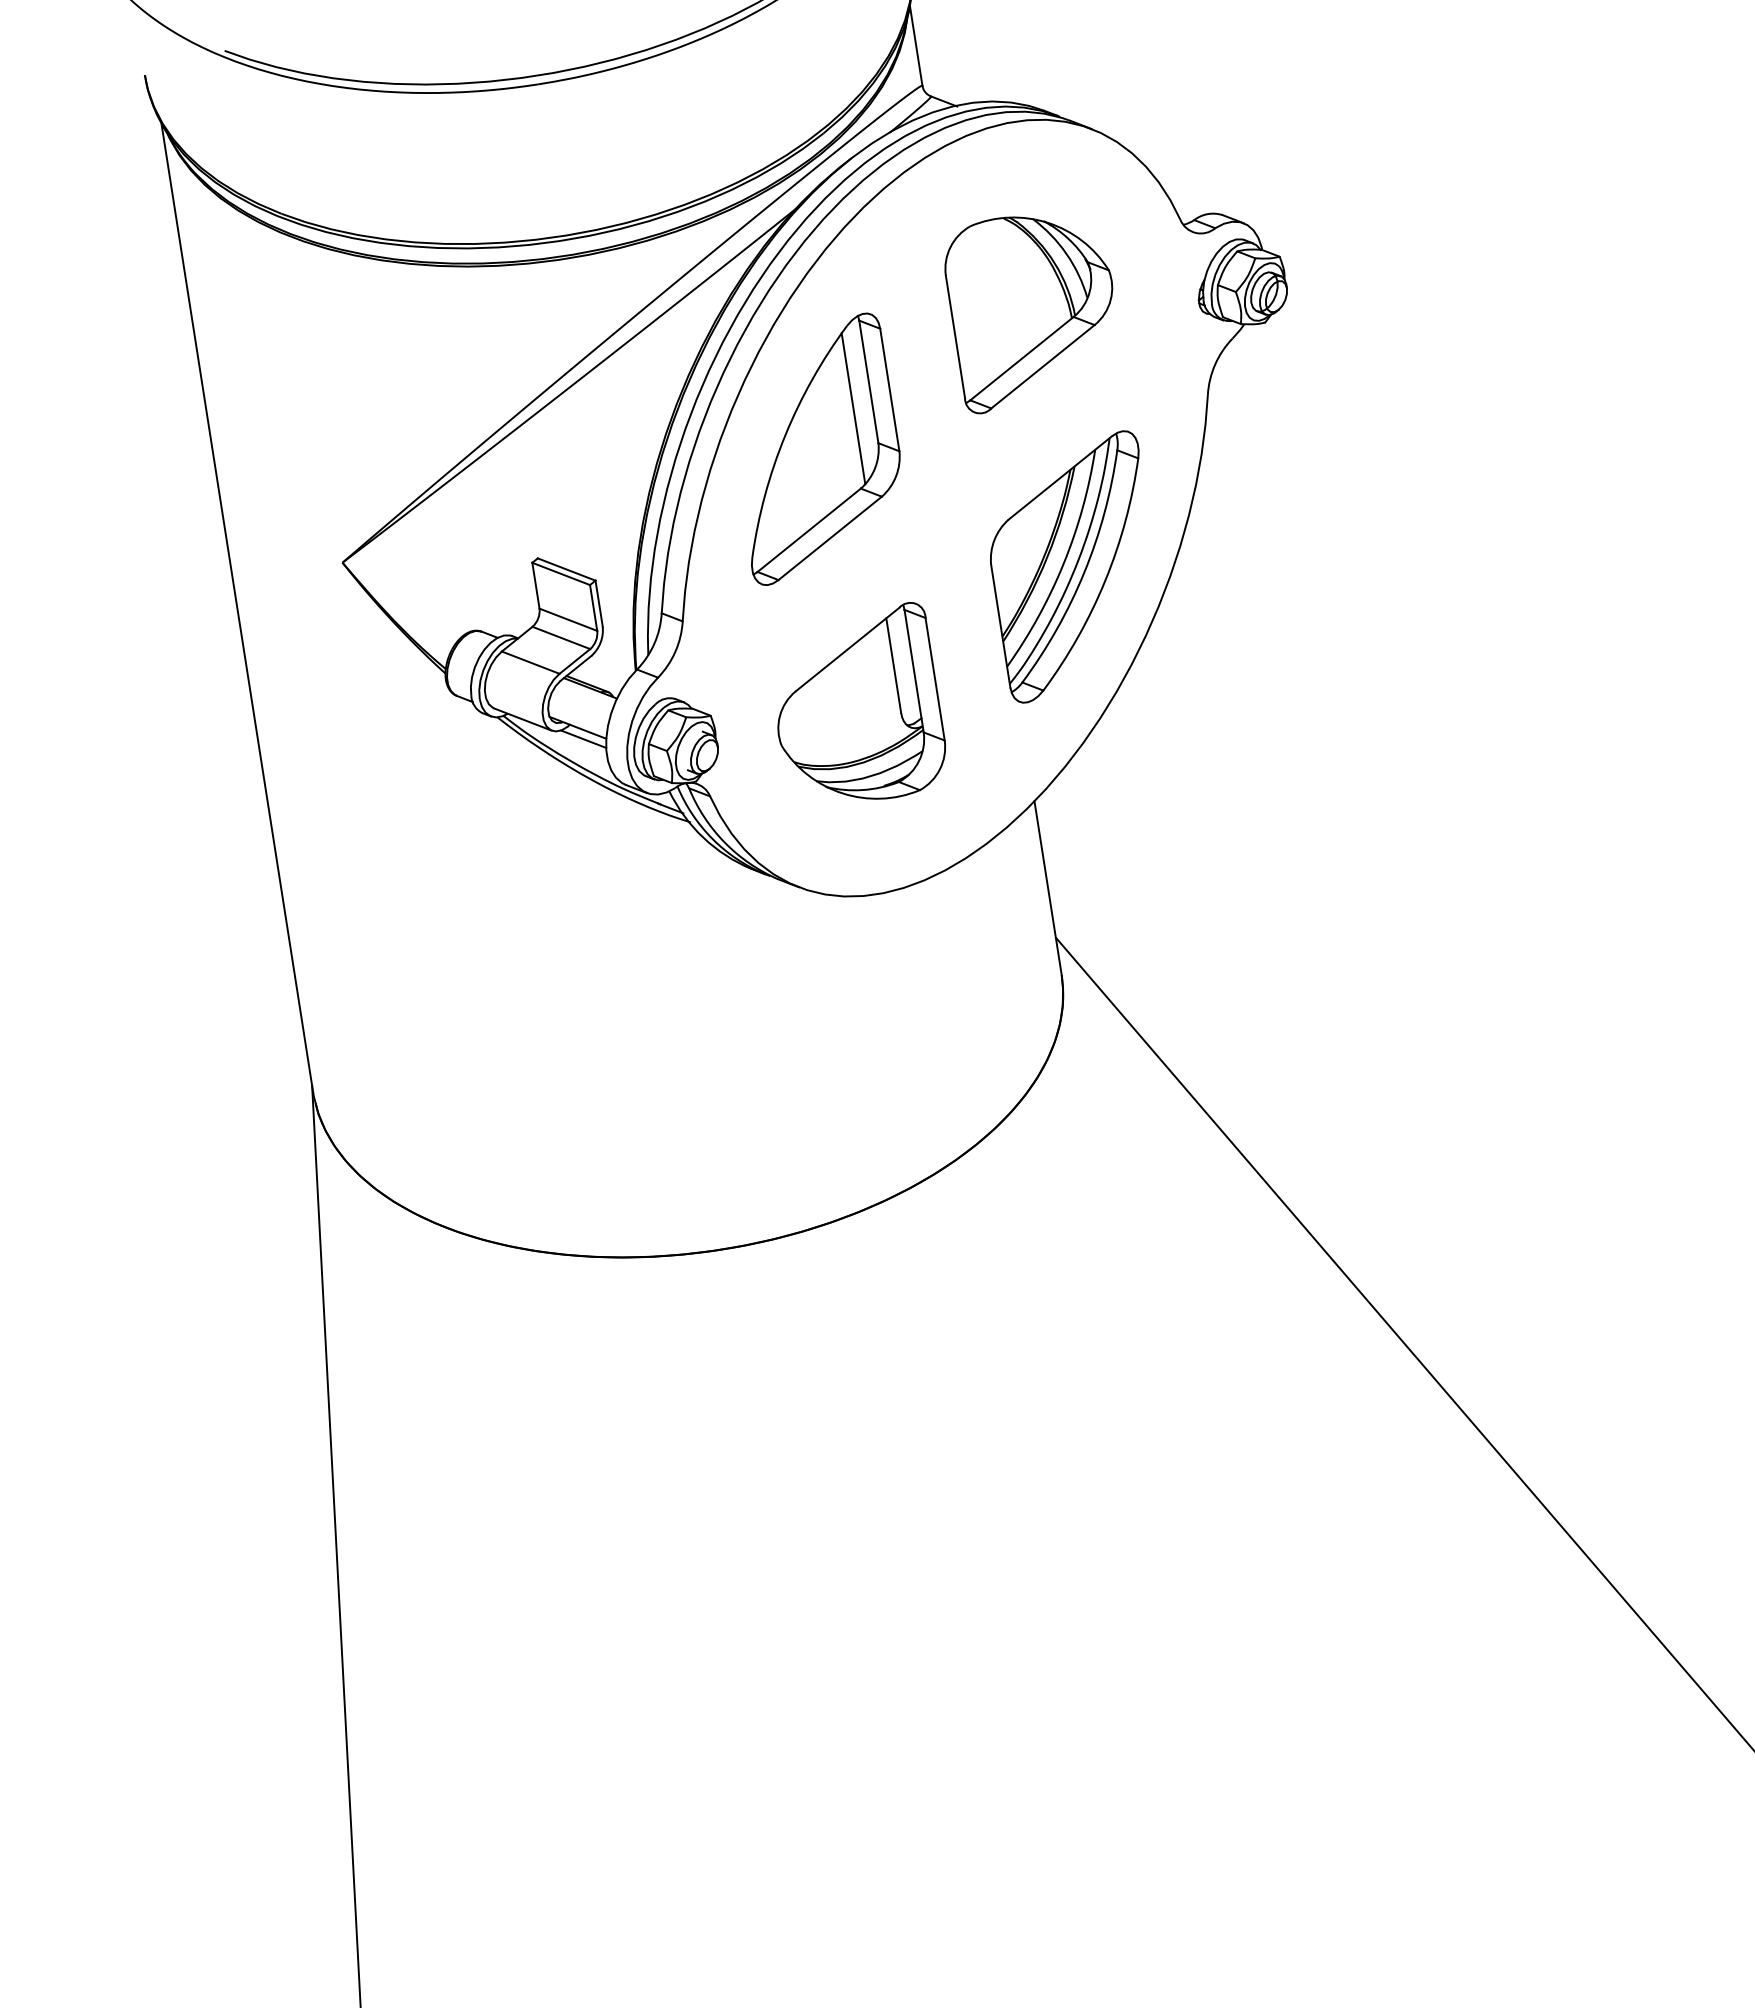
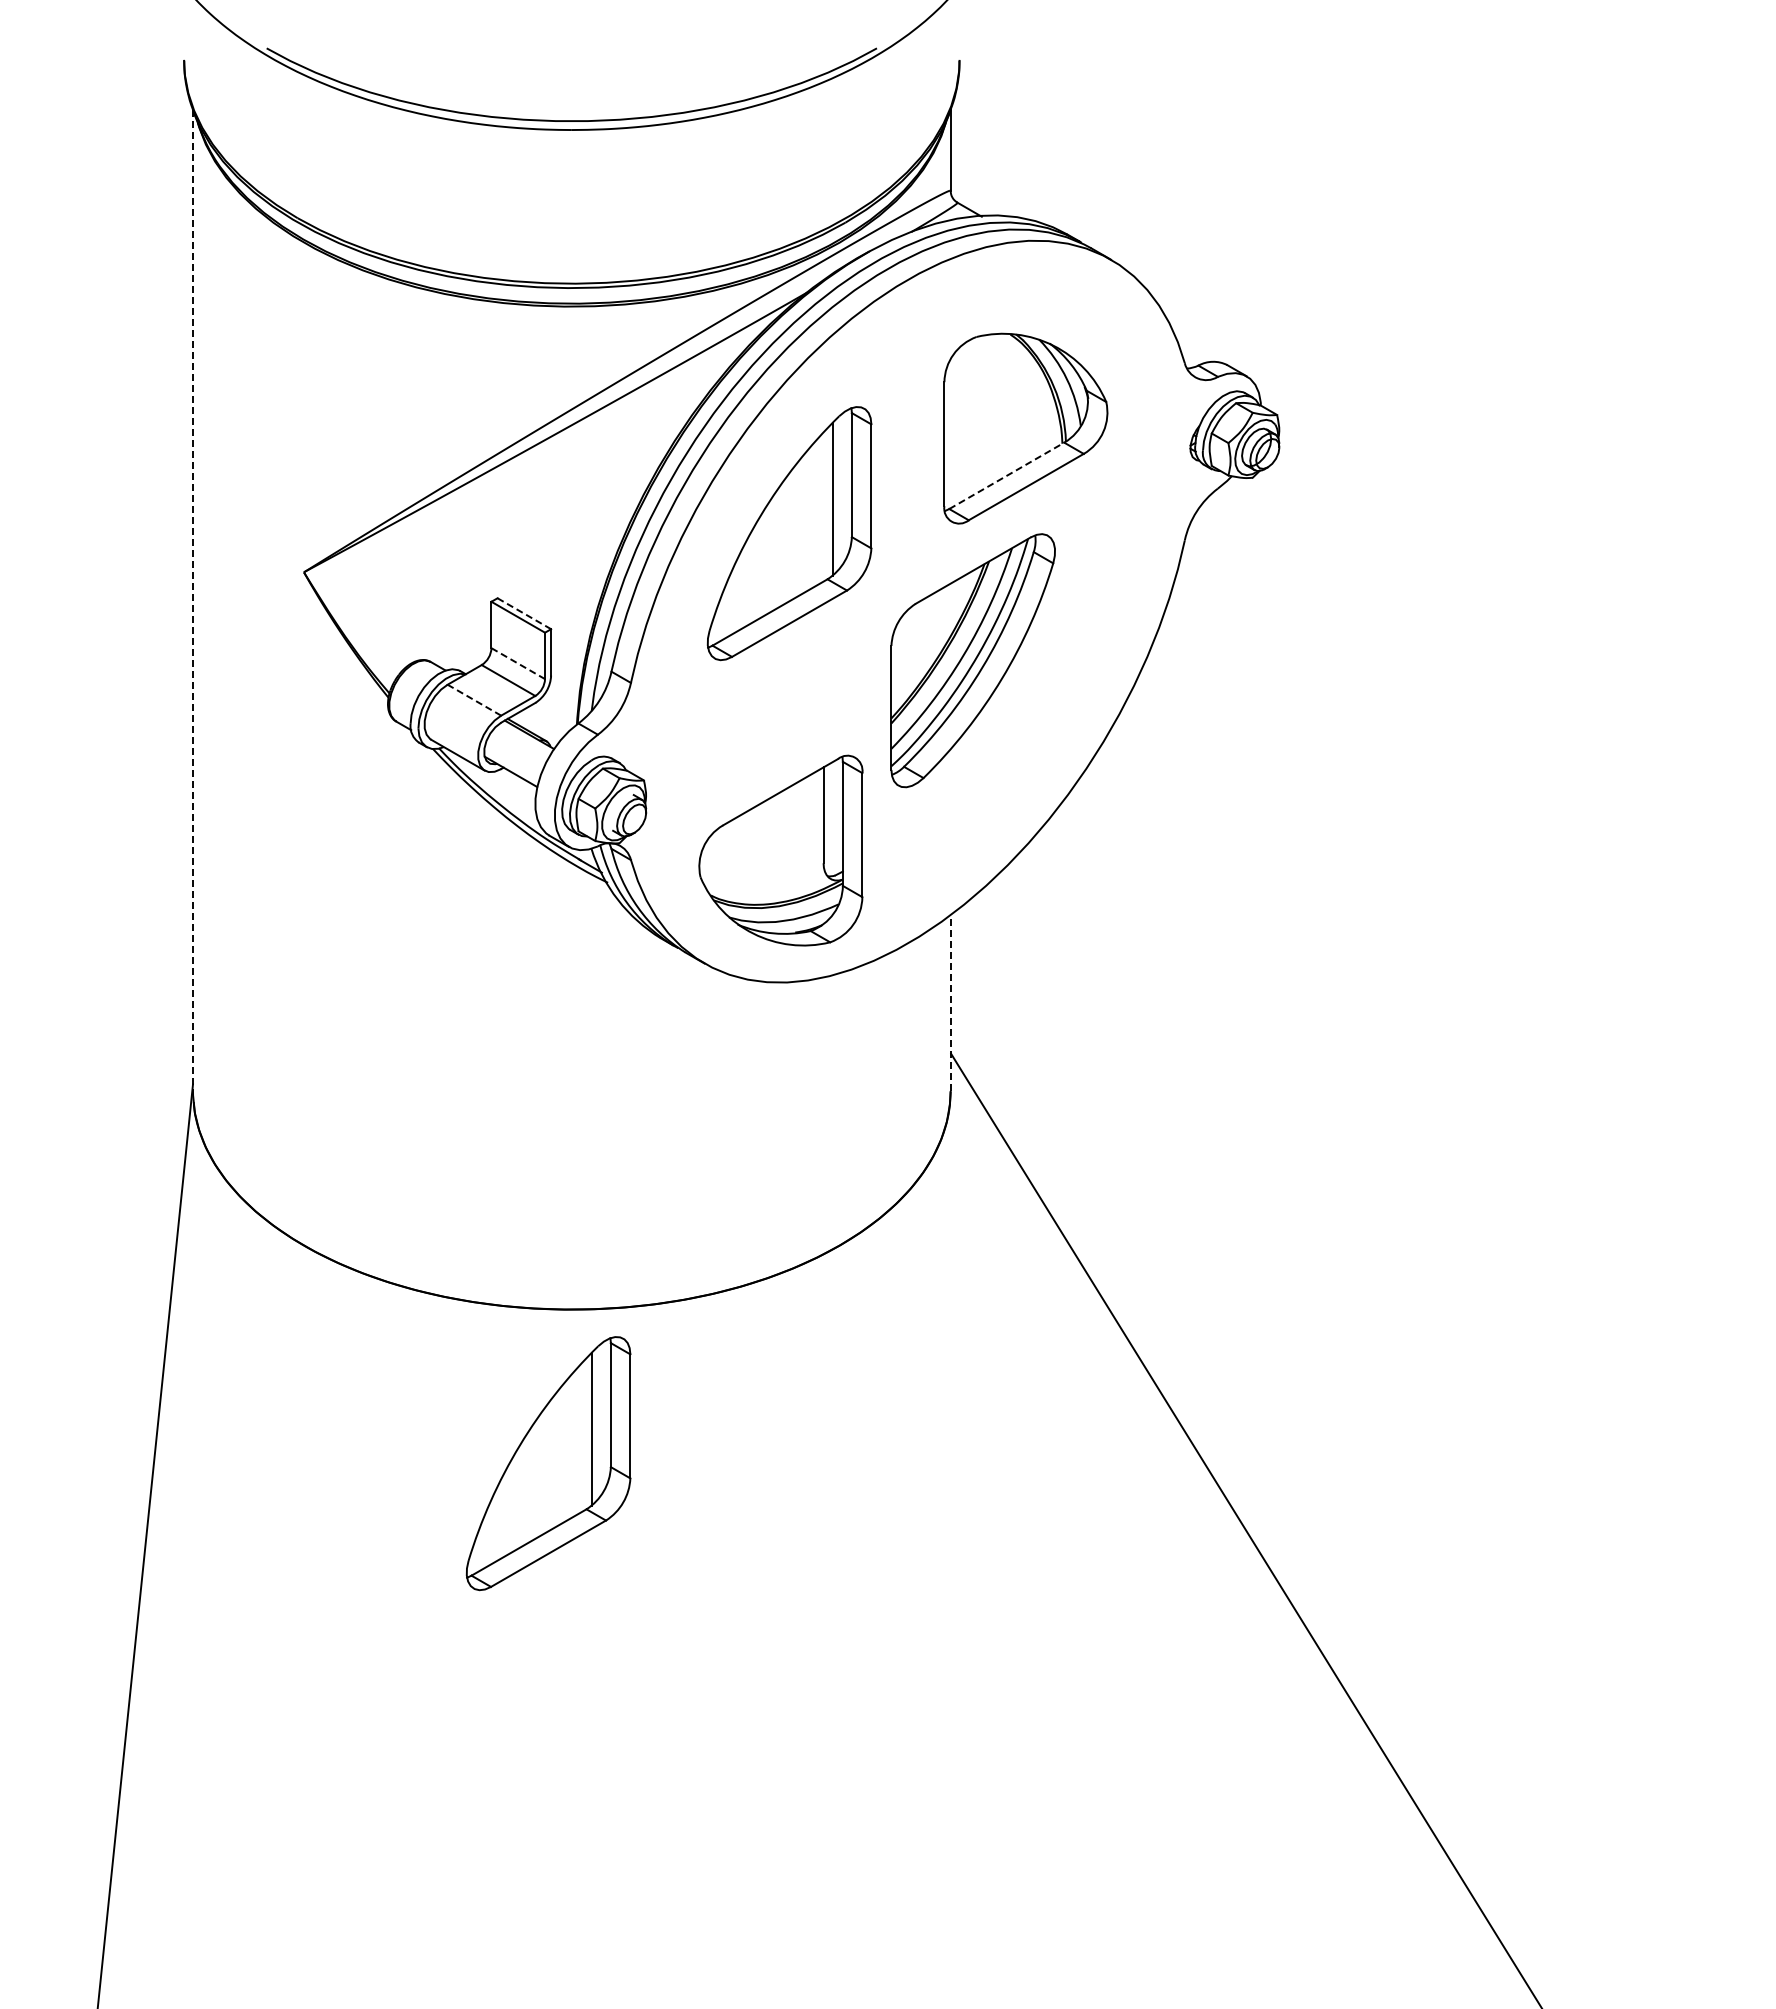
line: (1022, 358) -> (1007, 475), solid -> dashed
part: (1073, 566) -> (972, 660), moved
line: (566, 569) -> (524, 613), solid -> dashed
line: (237, 607) -> (193, 600), solid -> dashed
line: (568, 619) -> (518, 663), solid -> dashed
line: (530, 662) -> (474, 700), solid -> dashed
part: (856, 707) -> (780, 850), moved
line: (583, 738) -> (514, 783), removed
line: (1048, 888) -> (950, 1003), solid -> dashed
part: (722, 1405) -> (548, 1463), added

